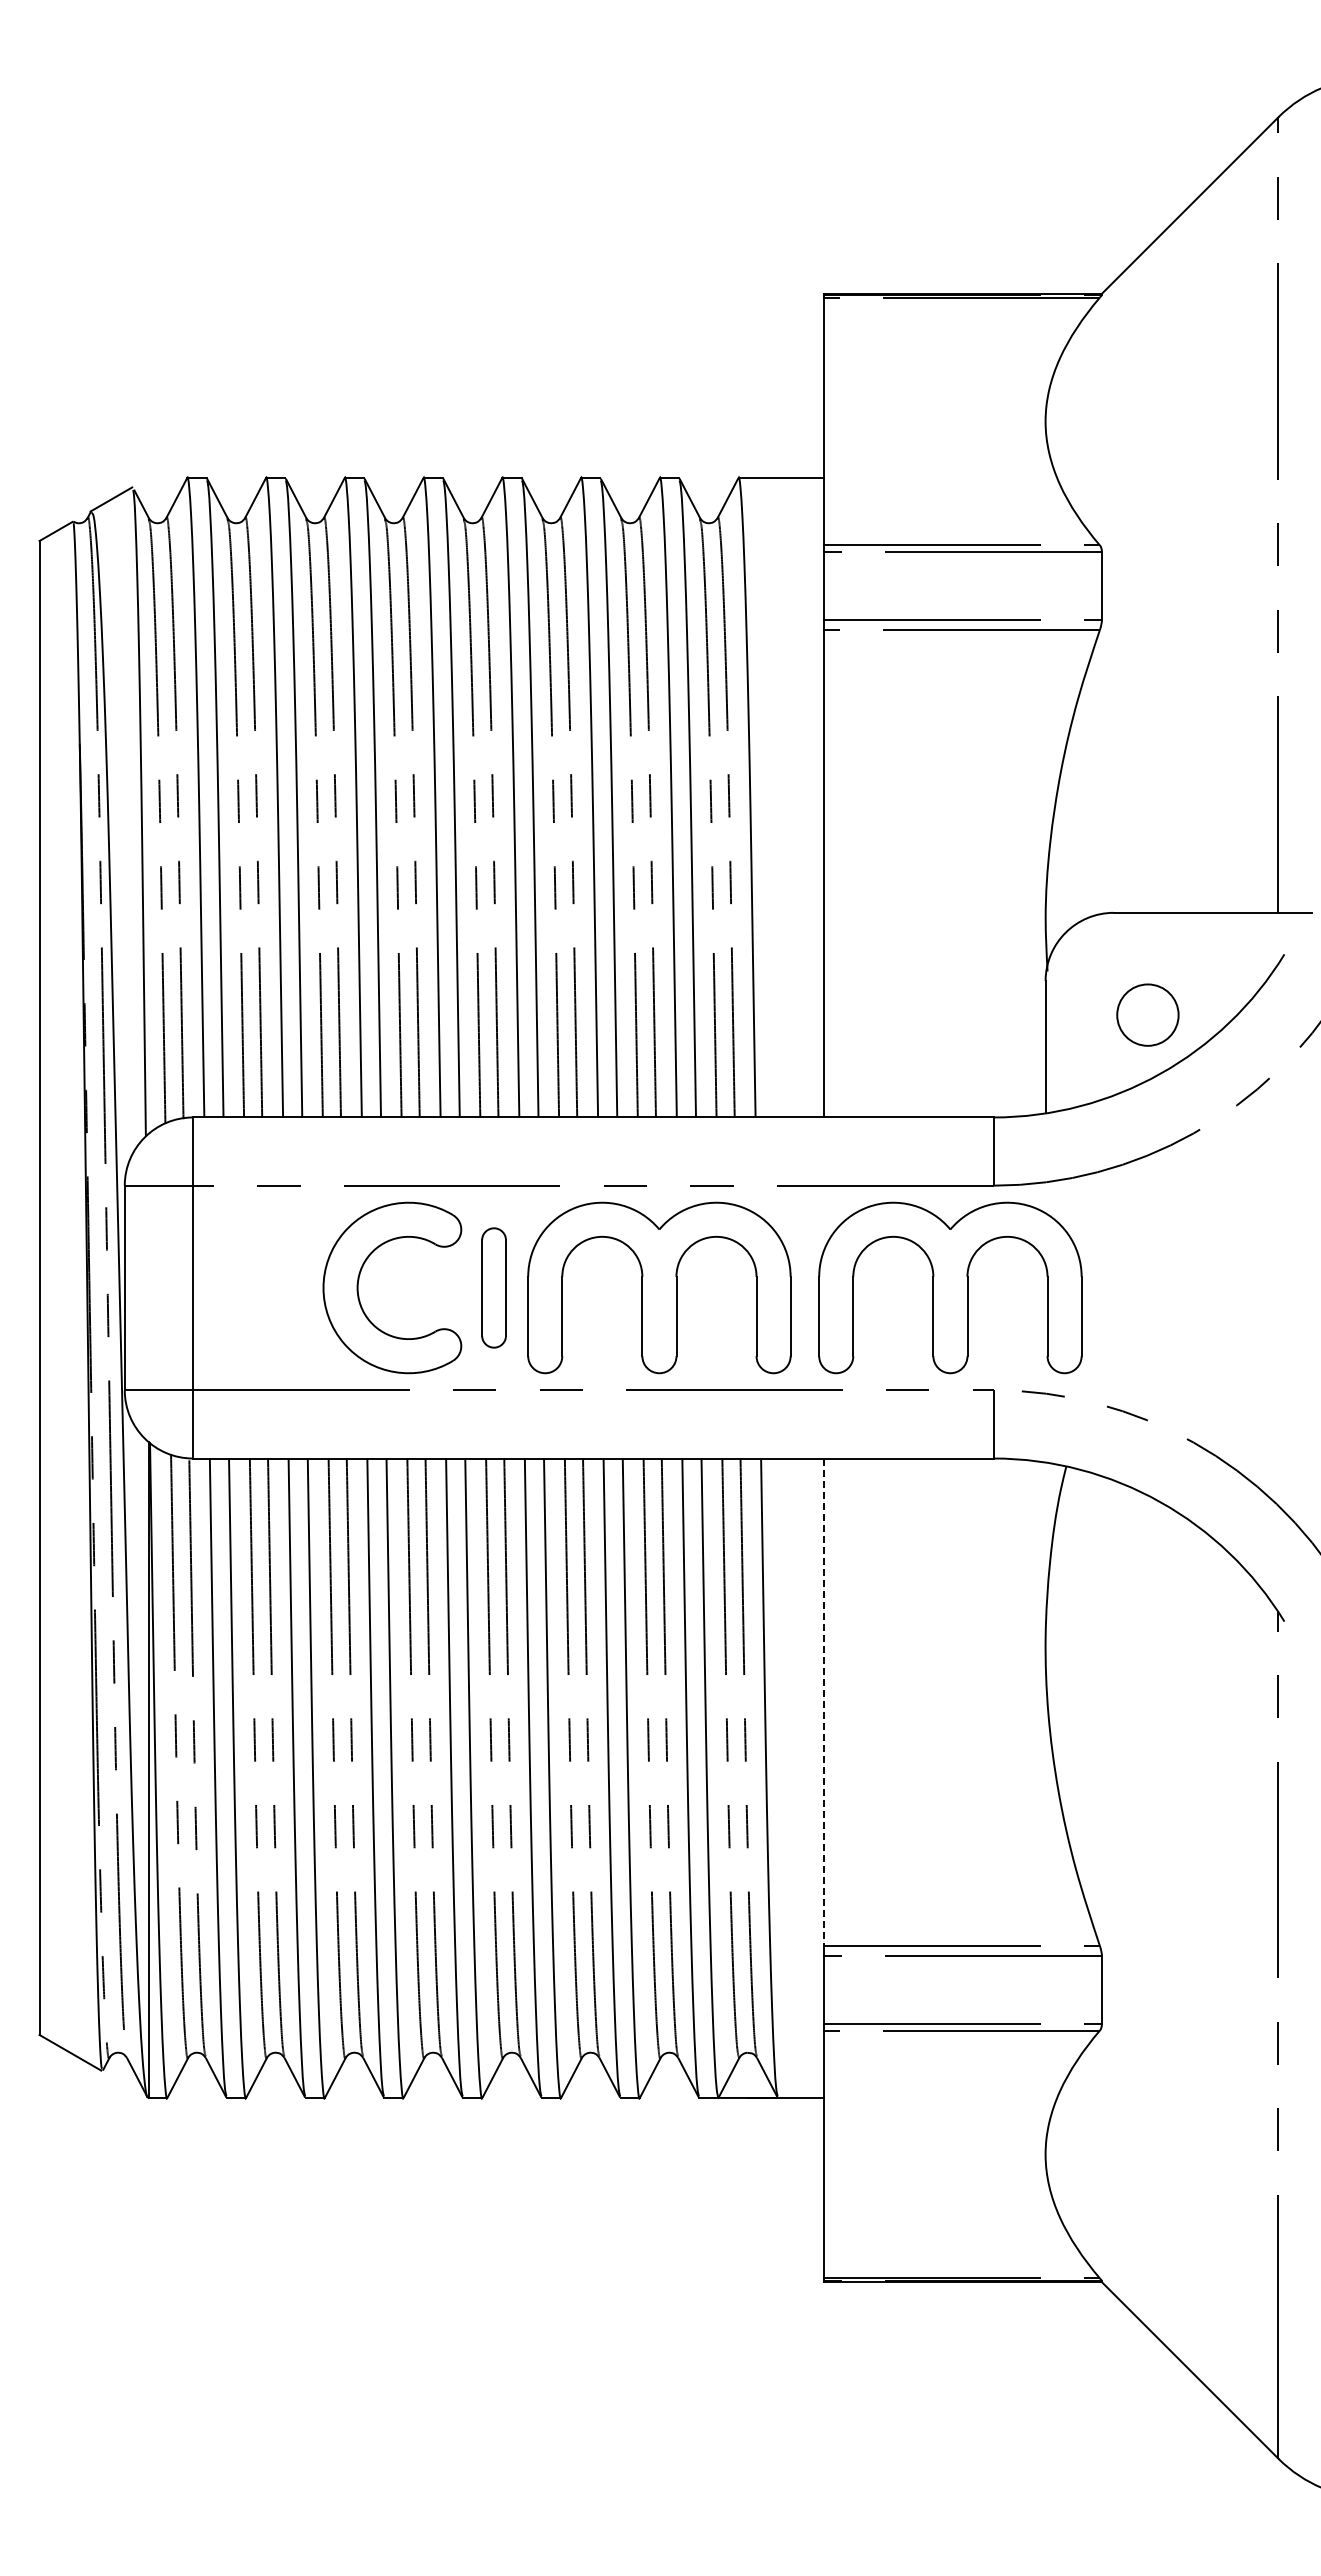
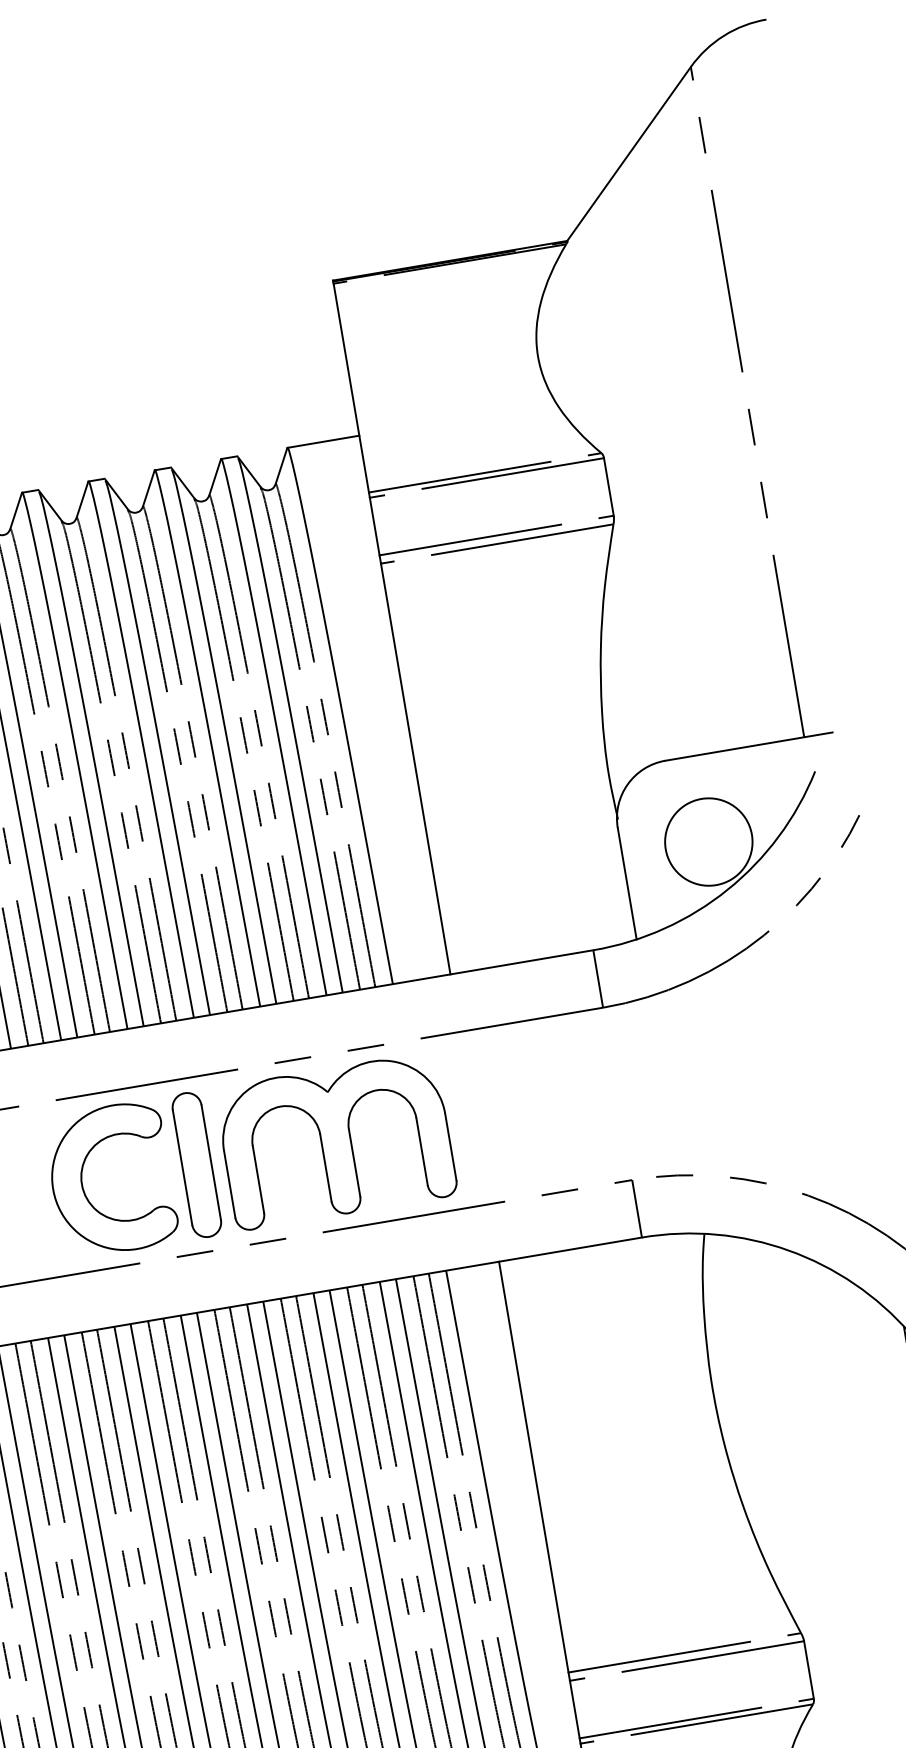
circle: (1147, 1015) -> (708, 842), size x1.67
part: (493, 1287) -> (196, 1164), size x1.43
part: (950, 1287) -> (581, 1099), removed
line: (823, 1702) -> (533, 1467), dashed -> solid

